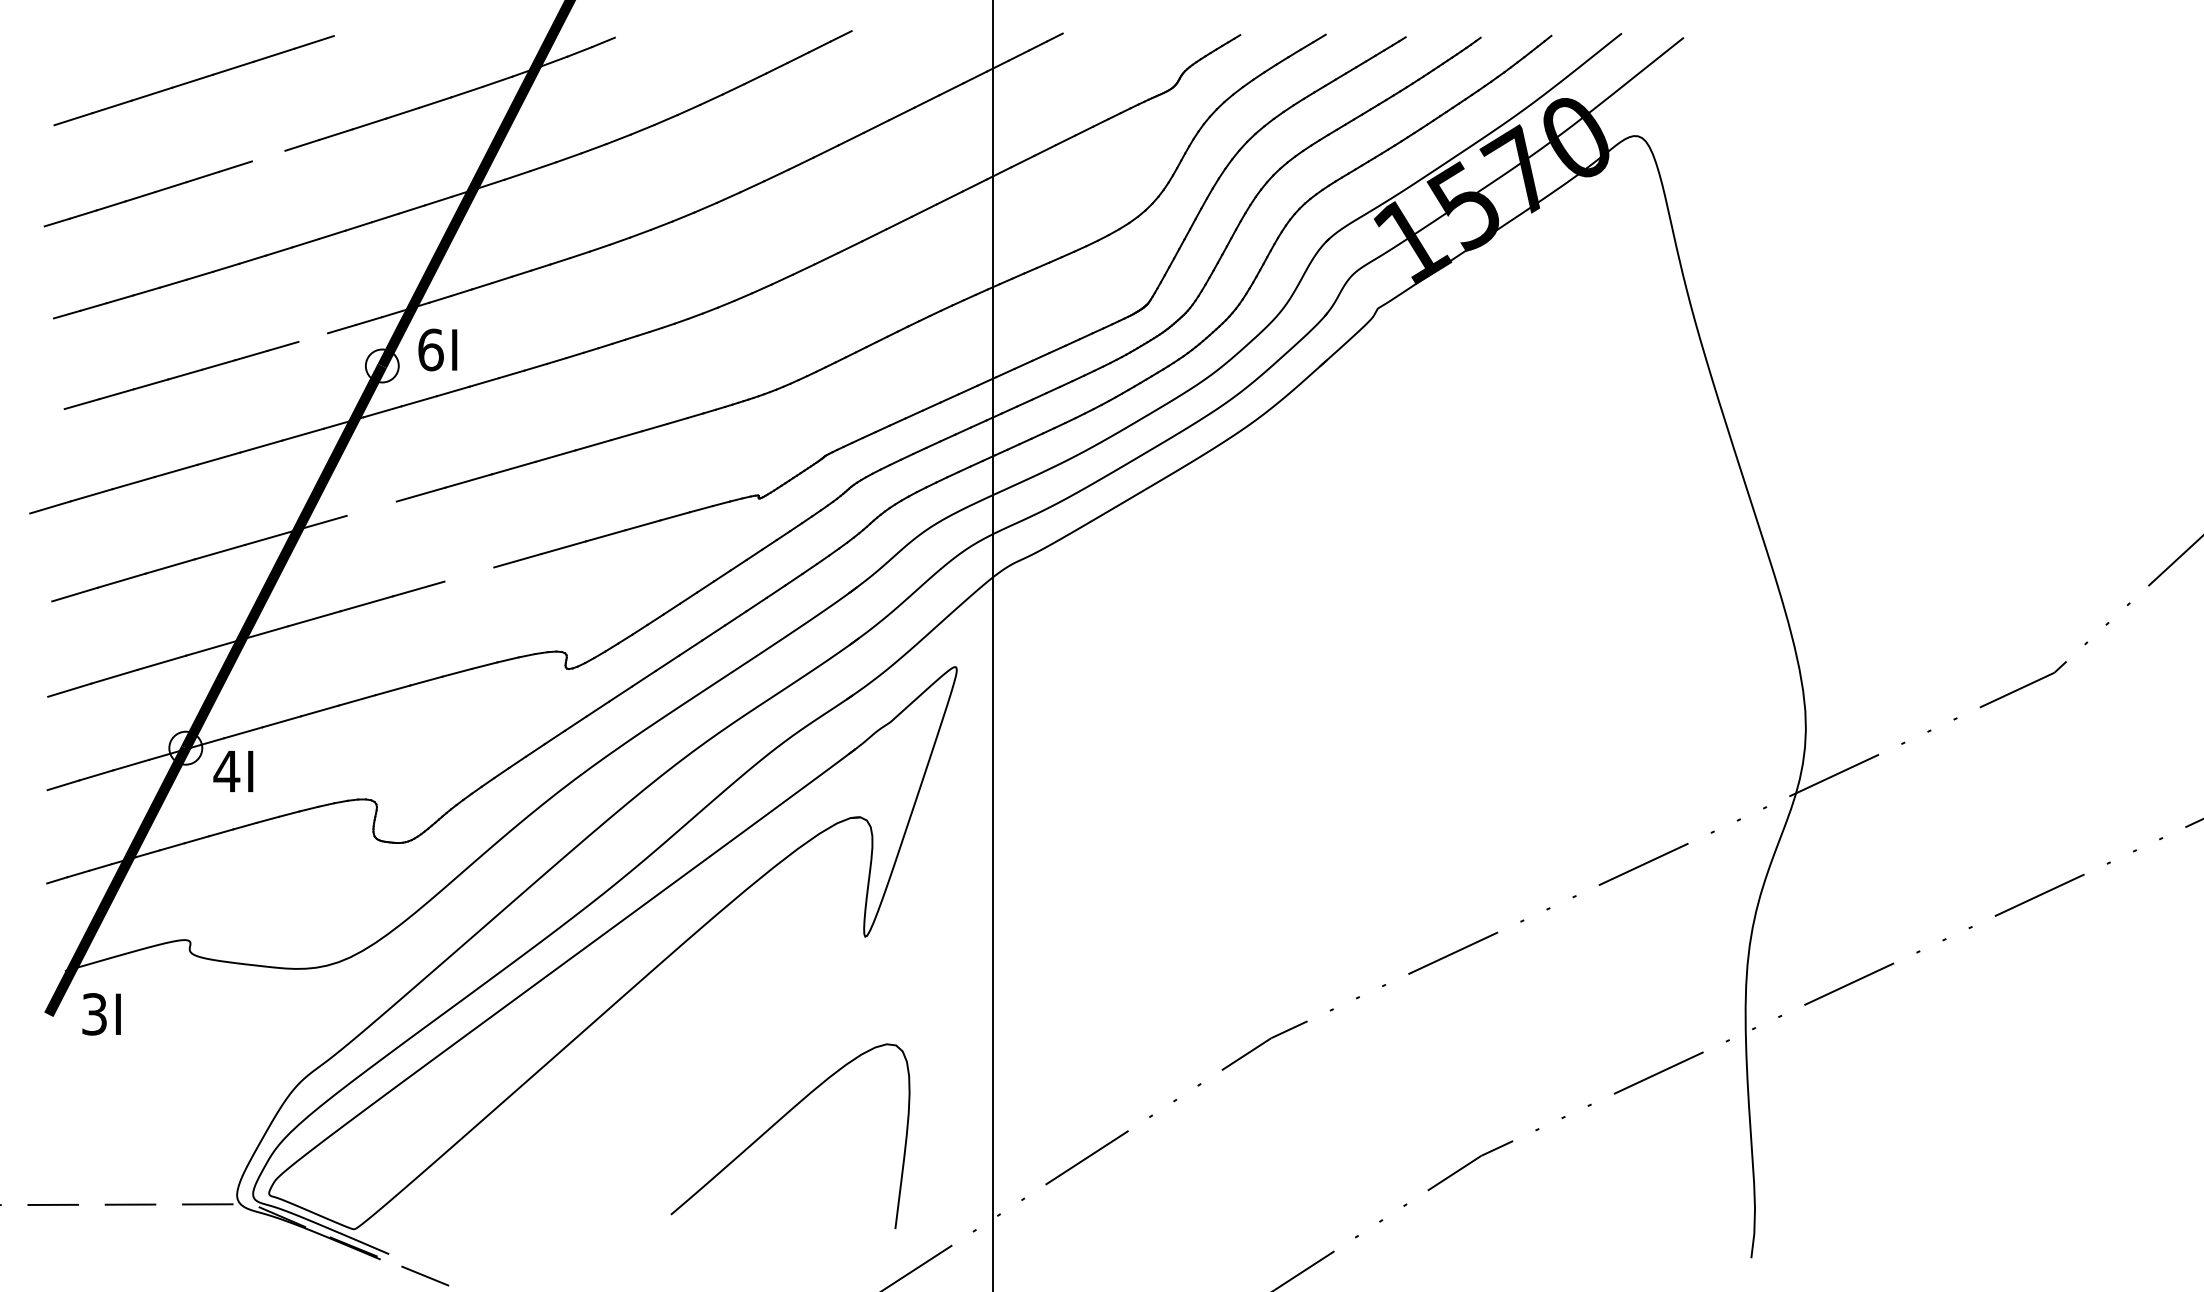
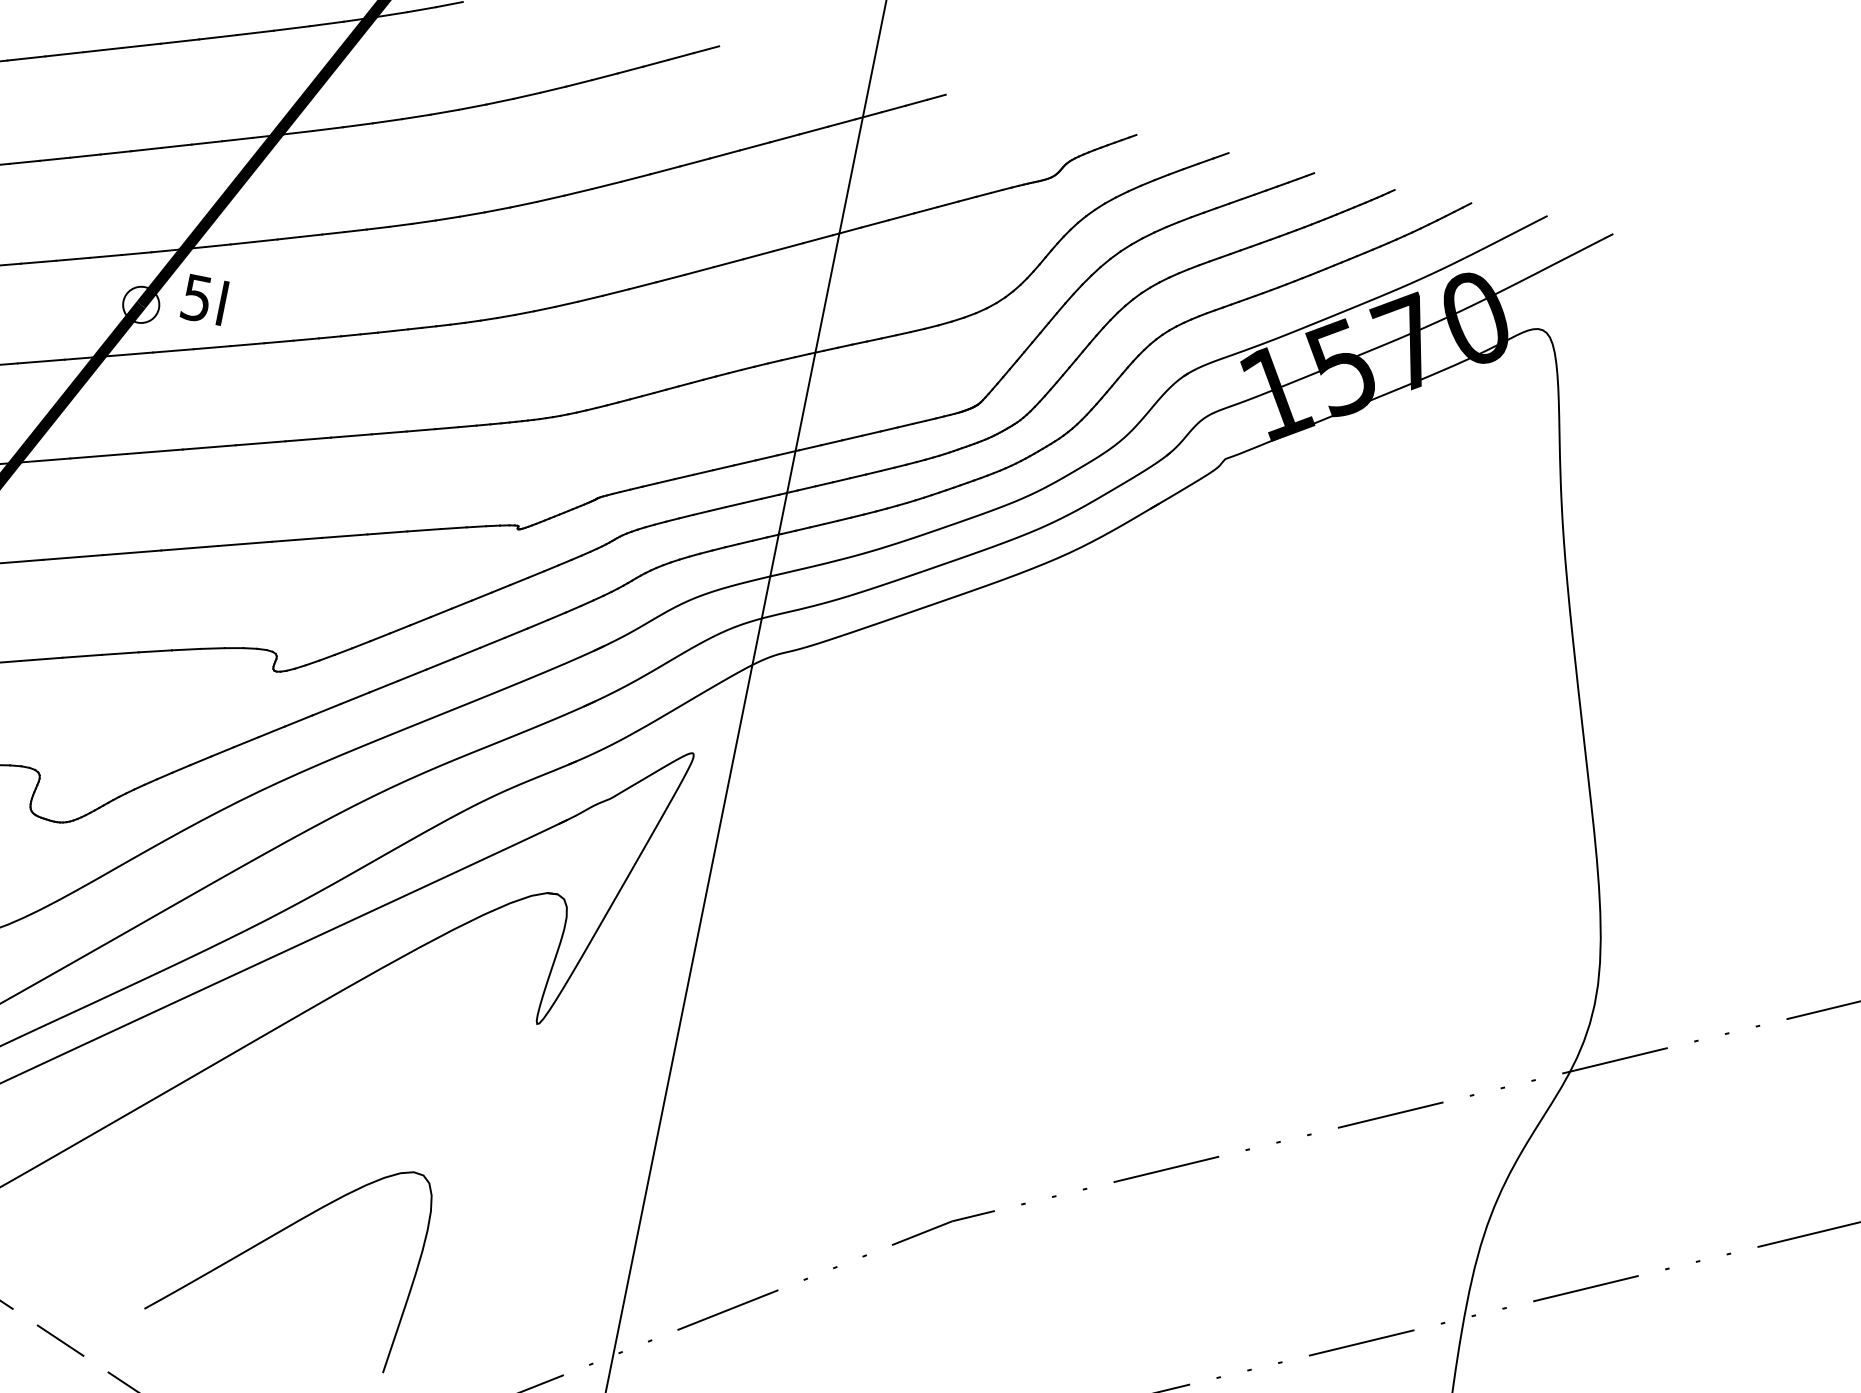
line: (268, 155) -> (64, 53), added
line: (313, 337) -> (73, 259), added
text: (430, 349) -> (196, 297), 6I -> 5I
line: (371, 508) -> (98, 455), added
line: (469, 574) -> (189, 548), added
curve: (777, 1123) -> (278, 1233), moved

